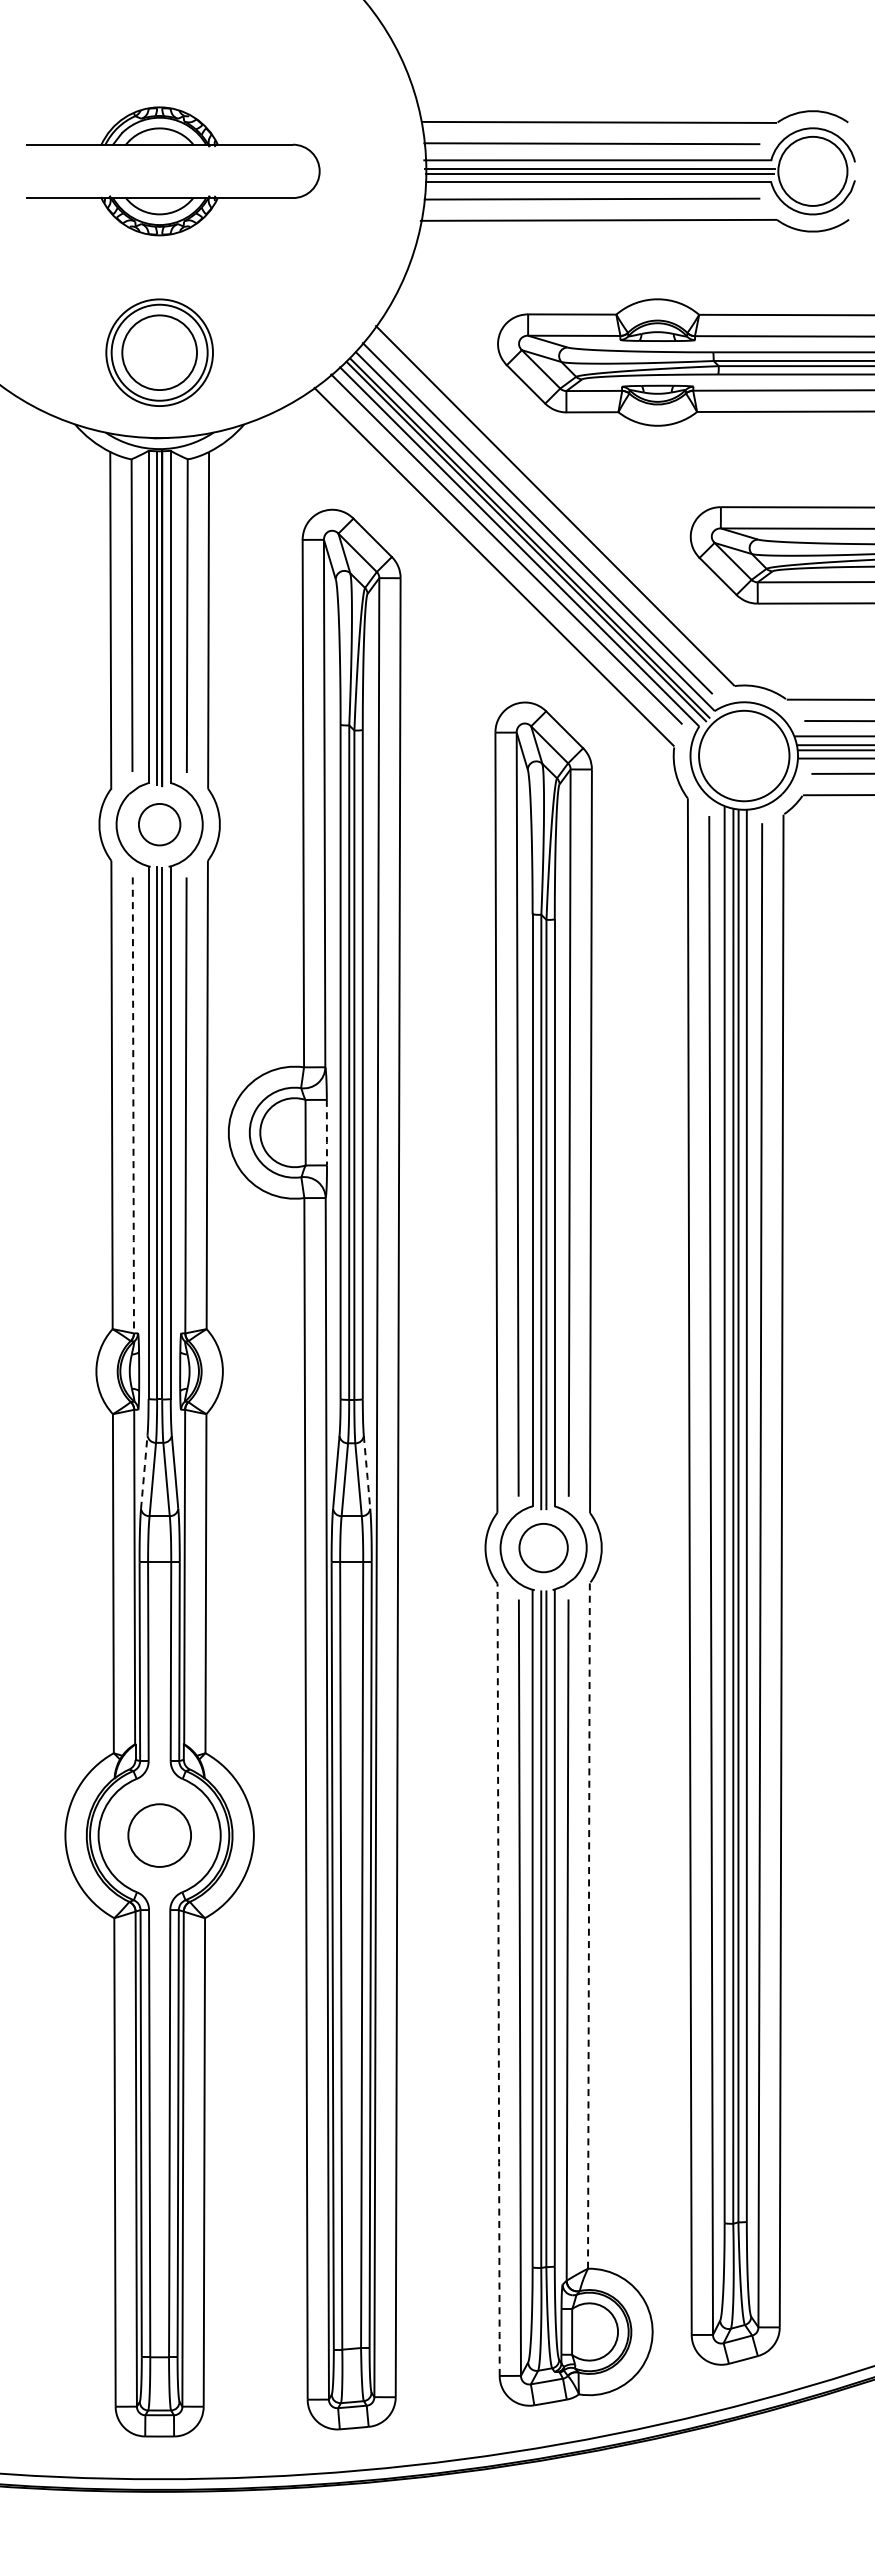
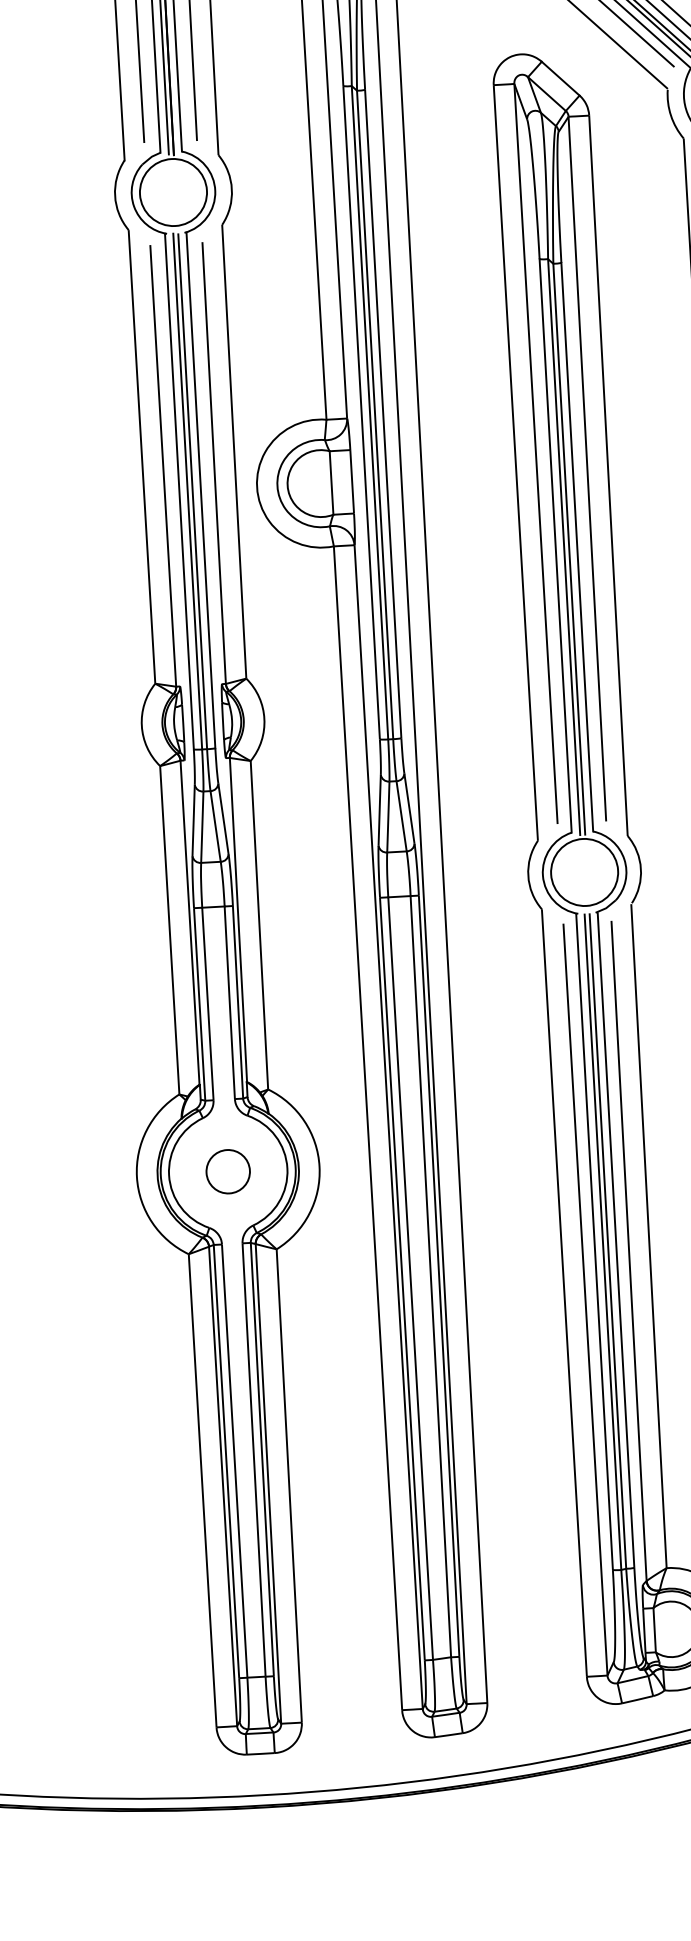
circle: (159, 824) -> (173, 192), size x1.67
line: (133, 1105) -> (163, 465), dashed -> solid
line: (326, 1133) -> (351, 482), dashed -> solid
line: (144, 1471) -> (193, 819), dashed -> solid
line: (367, 1472) -> (409, 808), dashed -> solid
circle: (543, 1547) -> (584, 871), size x1.43
circle: (159, 1835) -> (228, 1171), size x0.71
line: (588, 1925) -> (648, 1235), dashed -> solid
line: (498, 1980) -> (564, 1293), dashed -> solid

